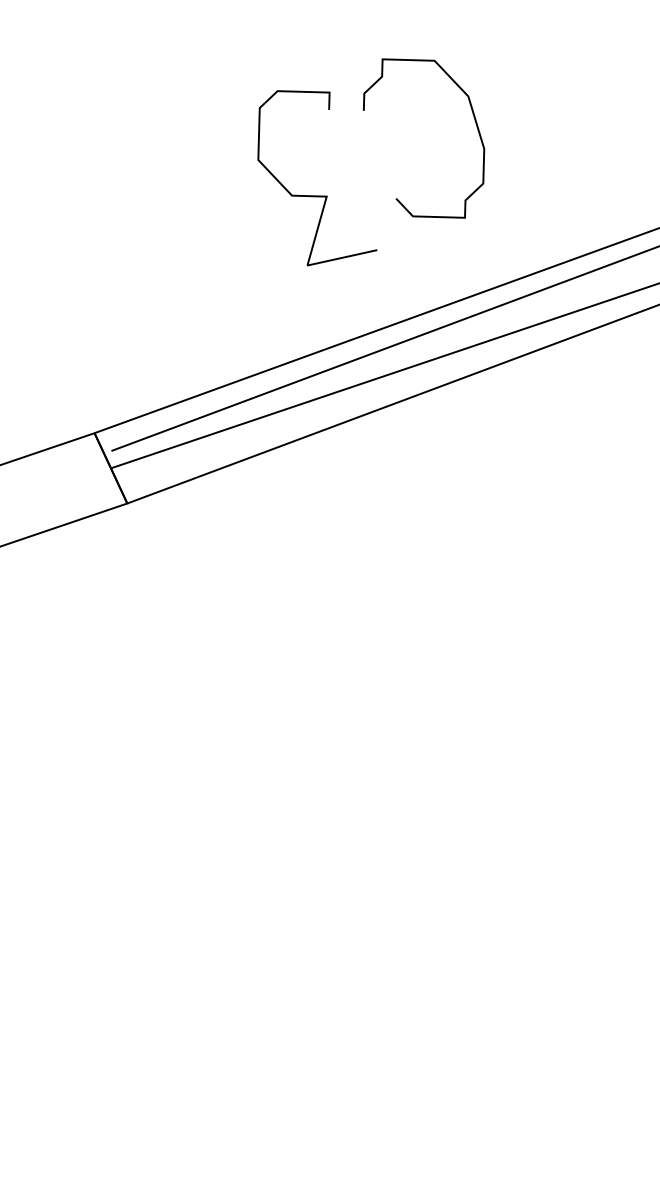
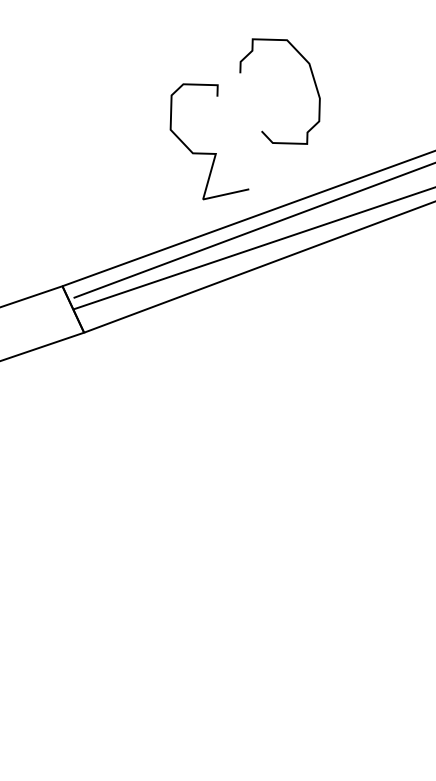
curve: (317, 194) -> (209, 152), moved

